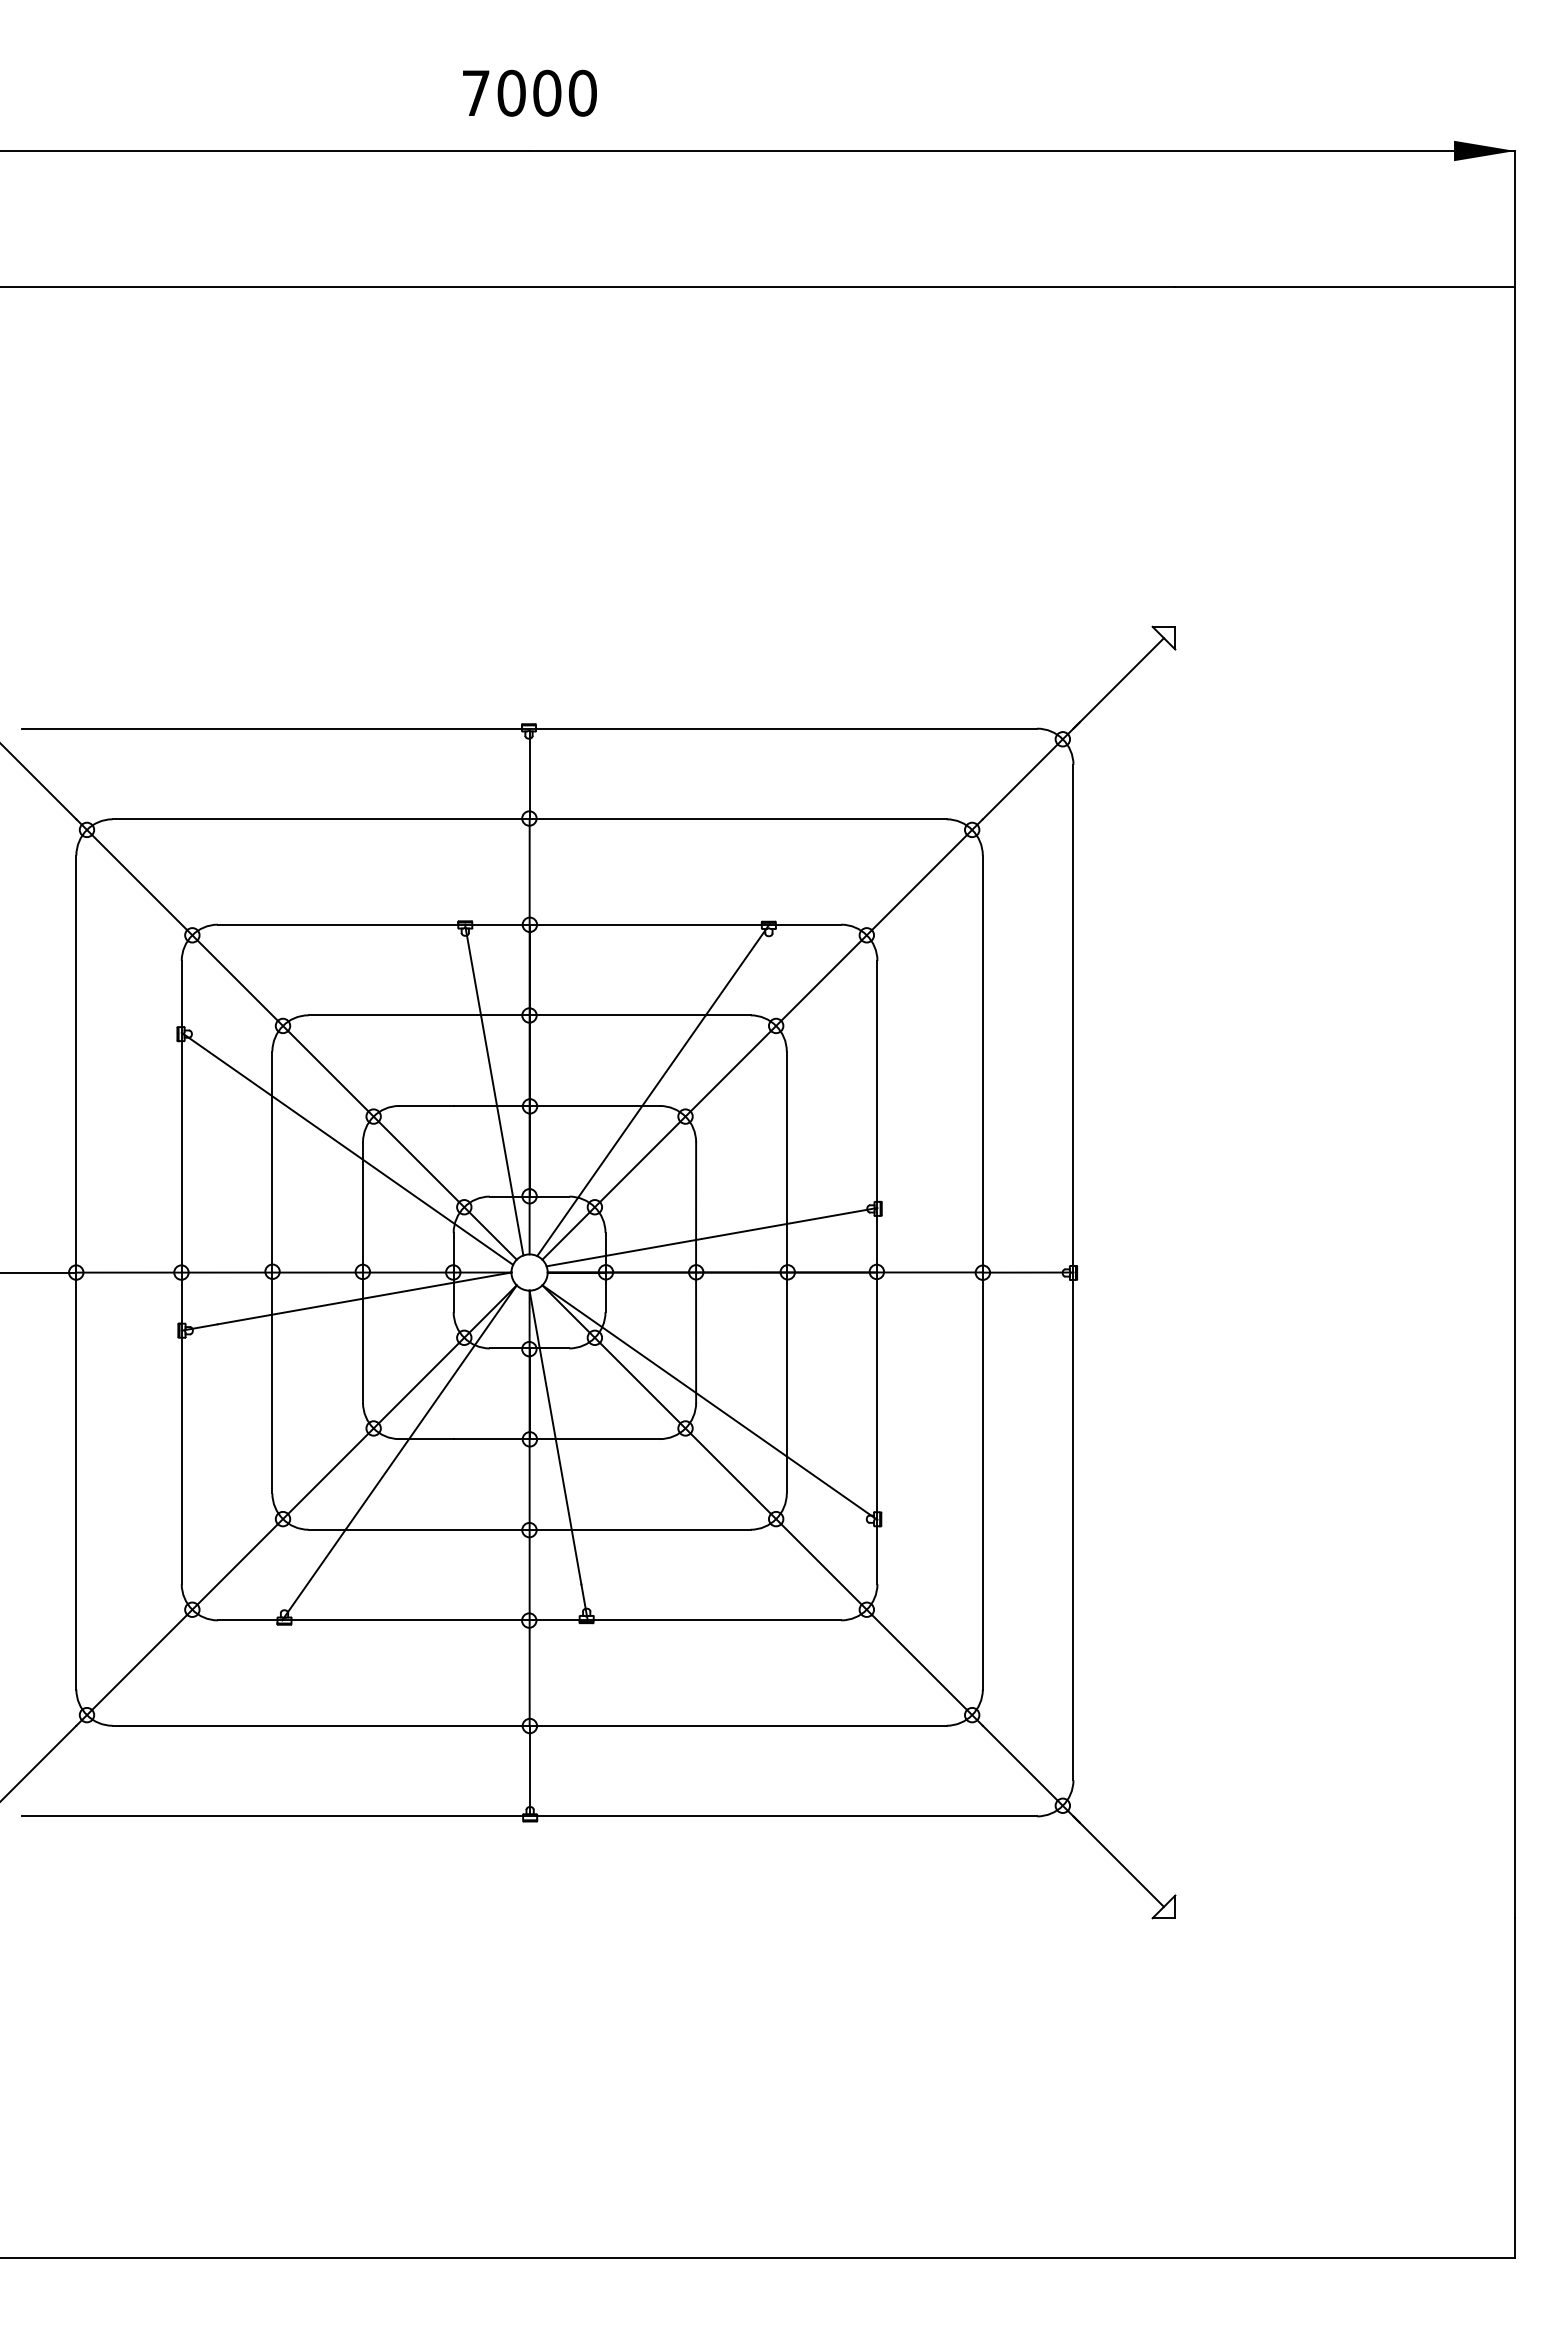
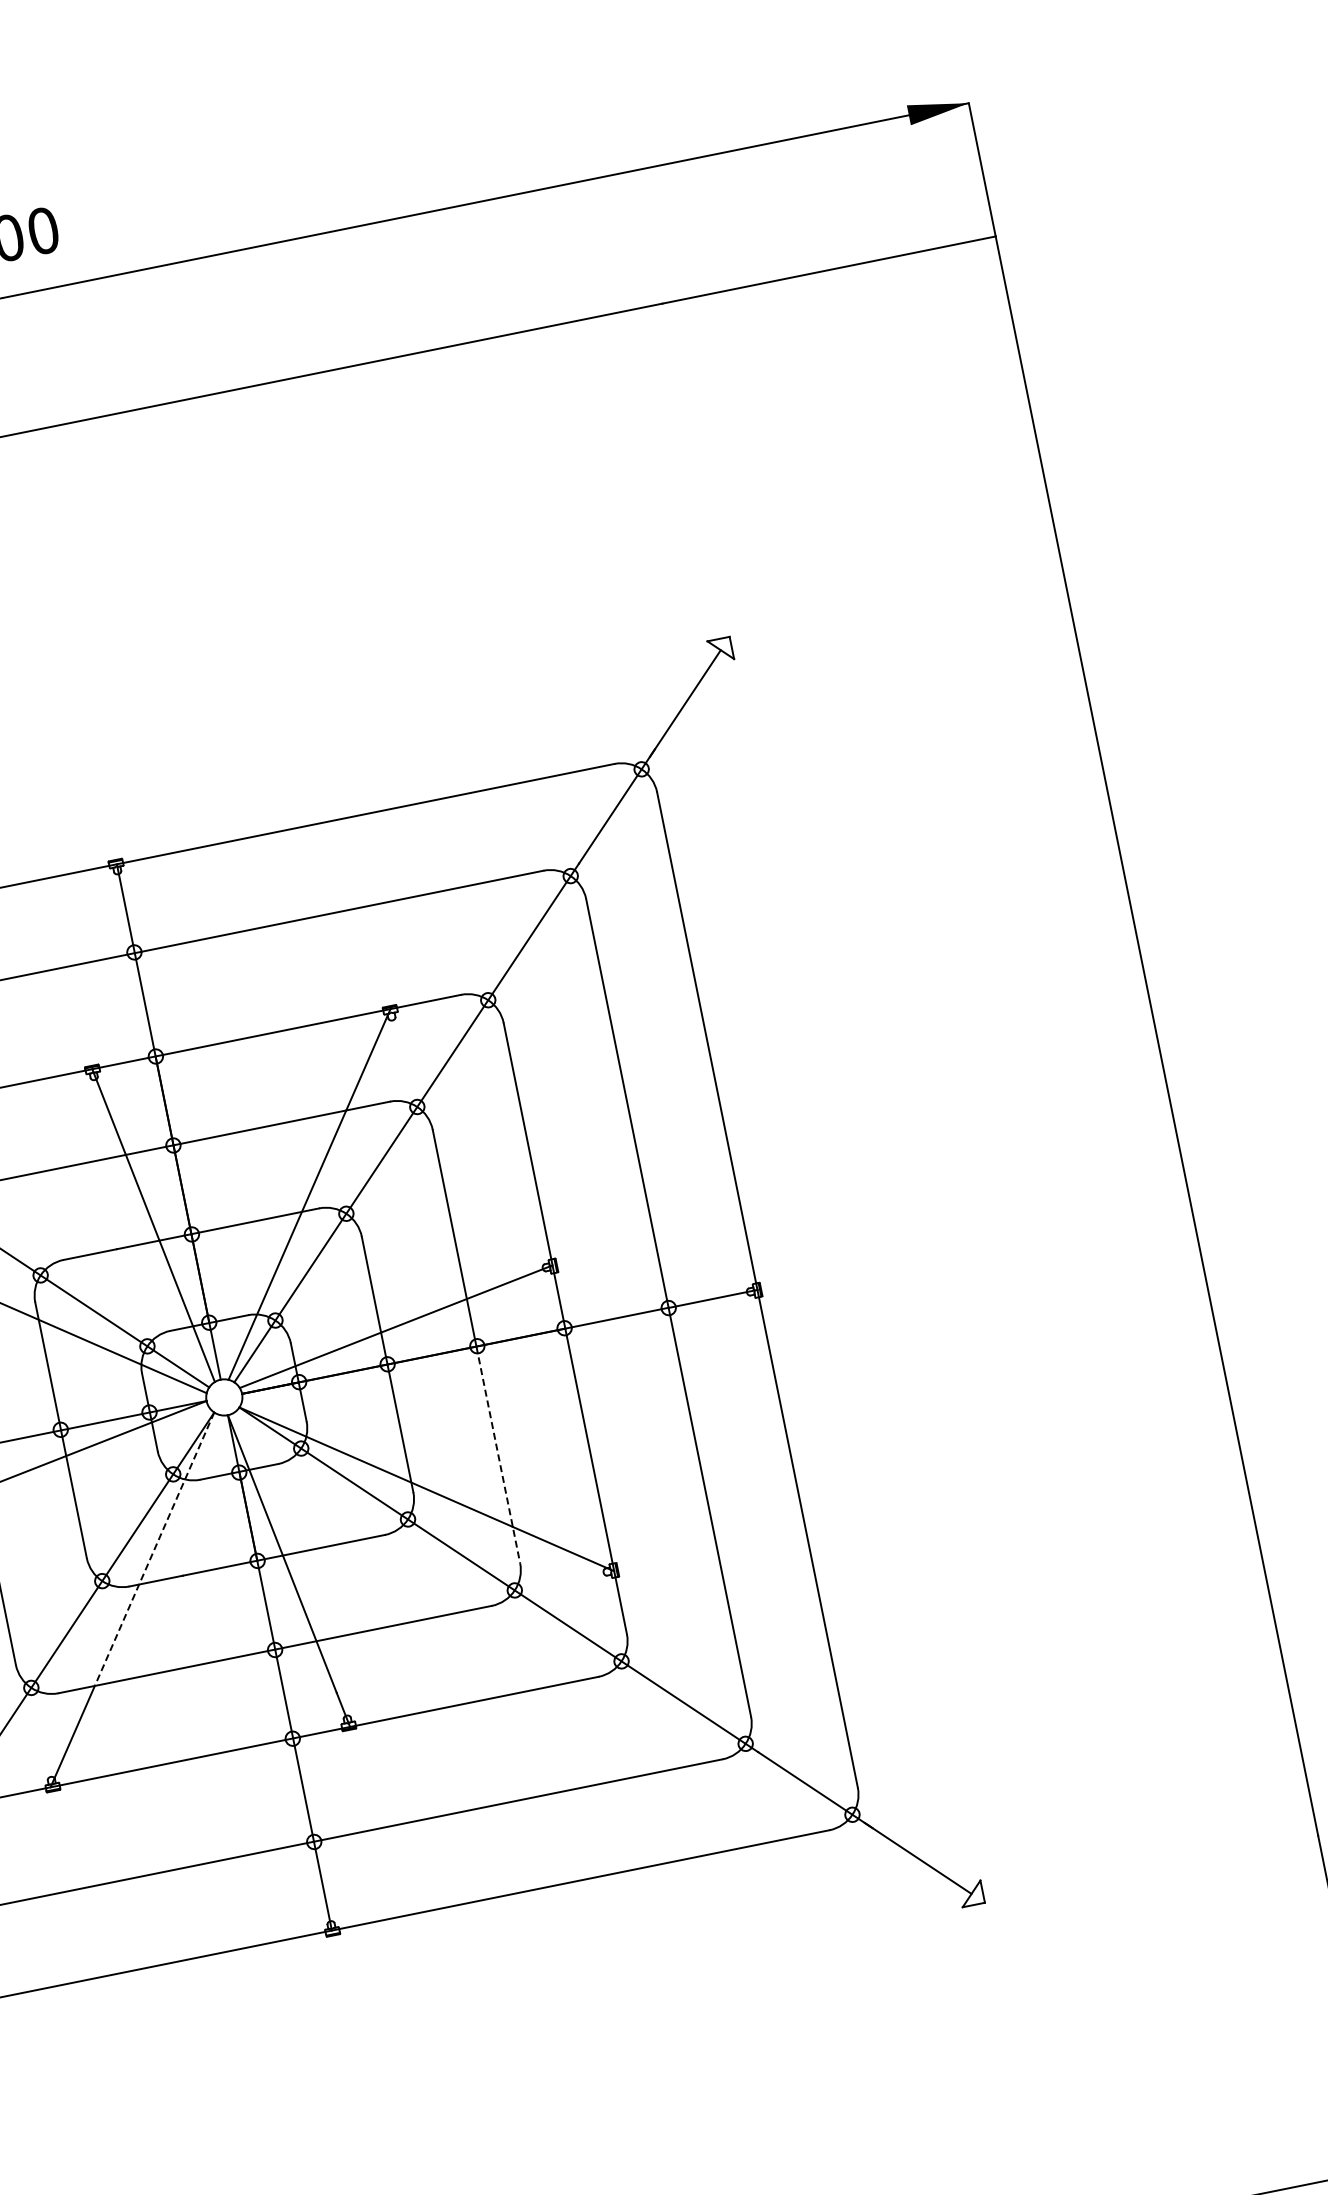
line: (786, 1383) -> (498, 1455), solid -> dashed
line: (430, 1407) -> (153, 1549), solid -> dashed

